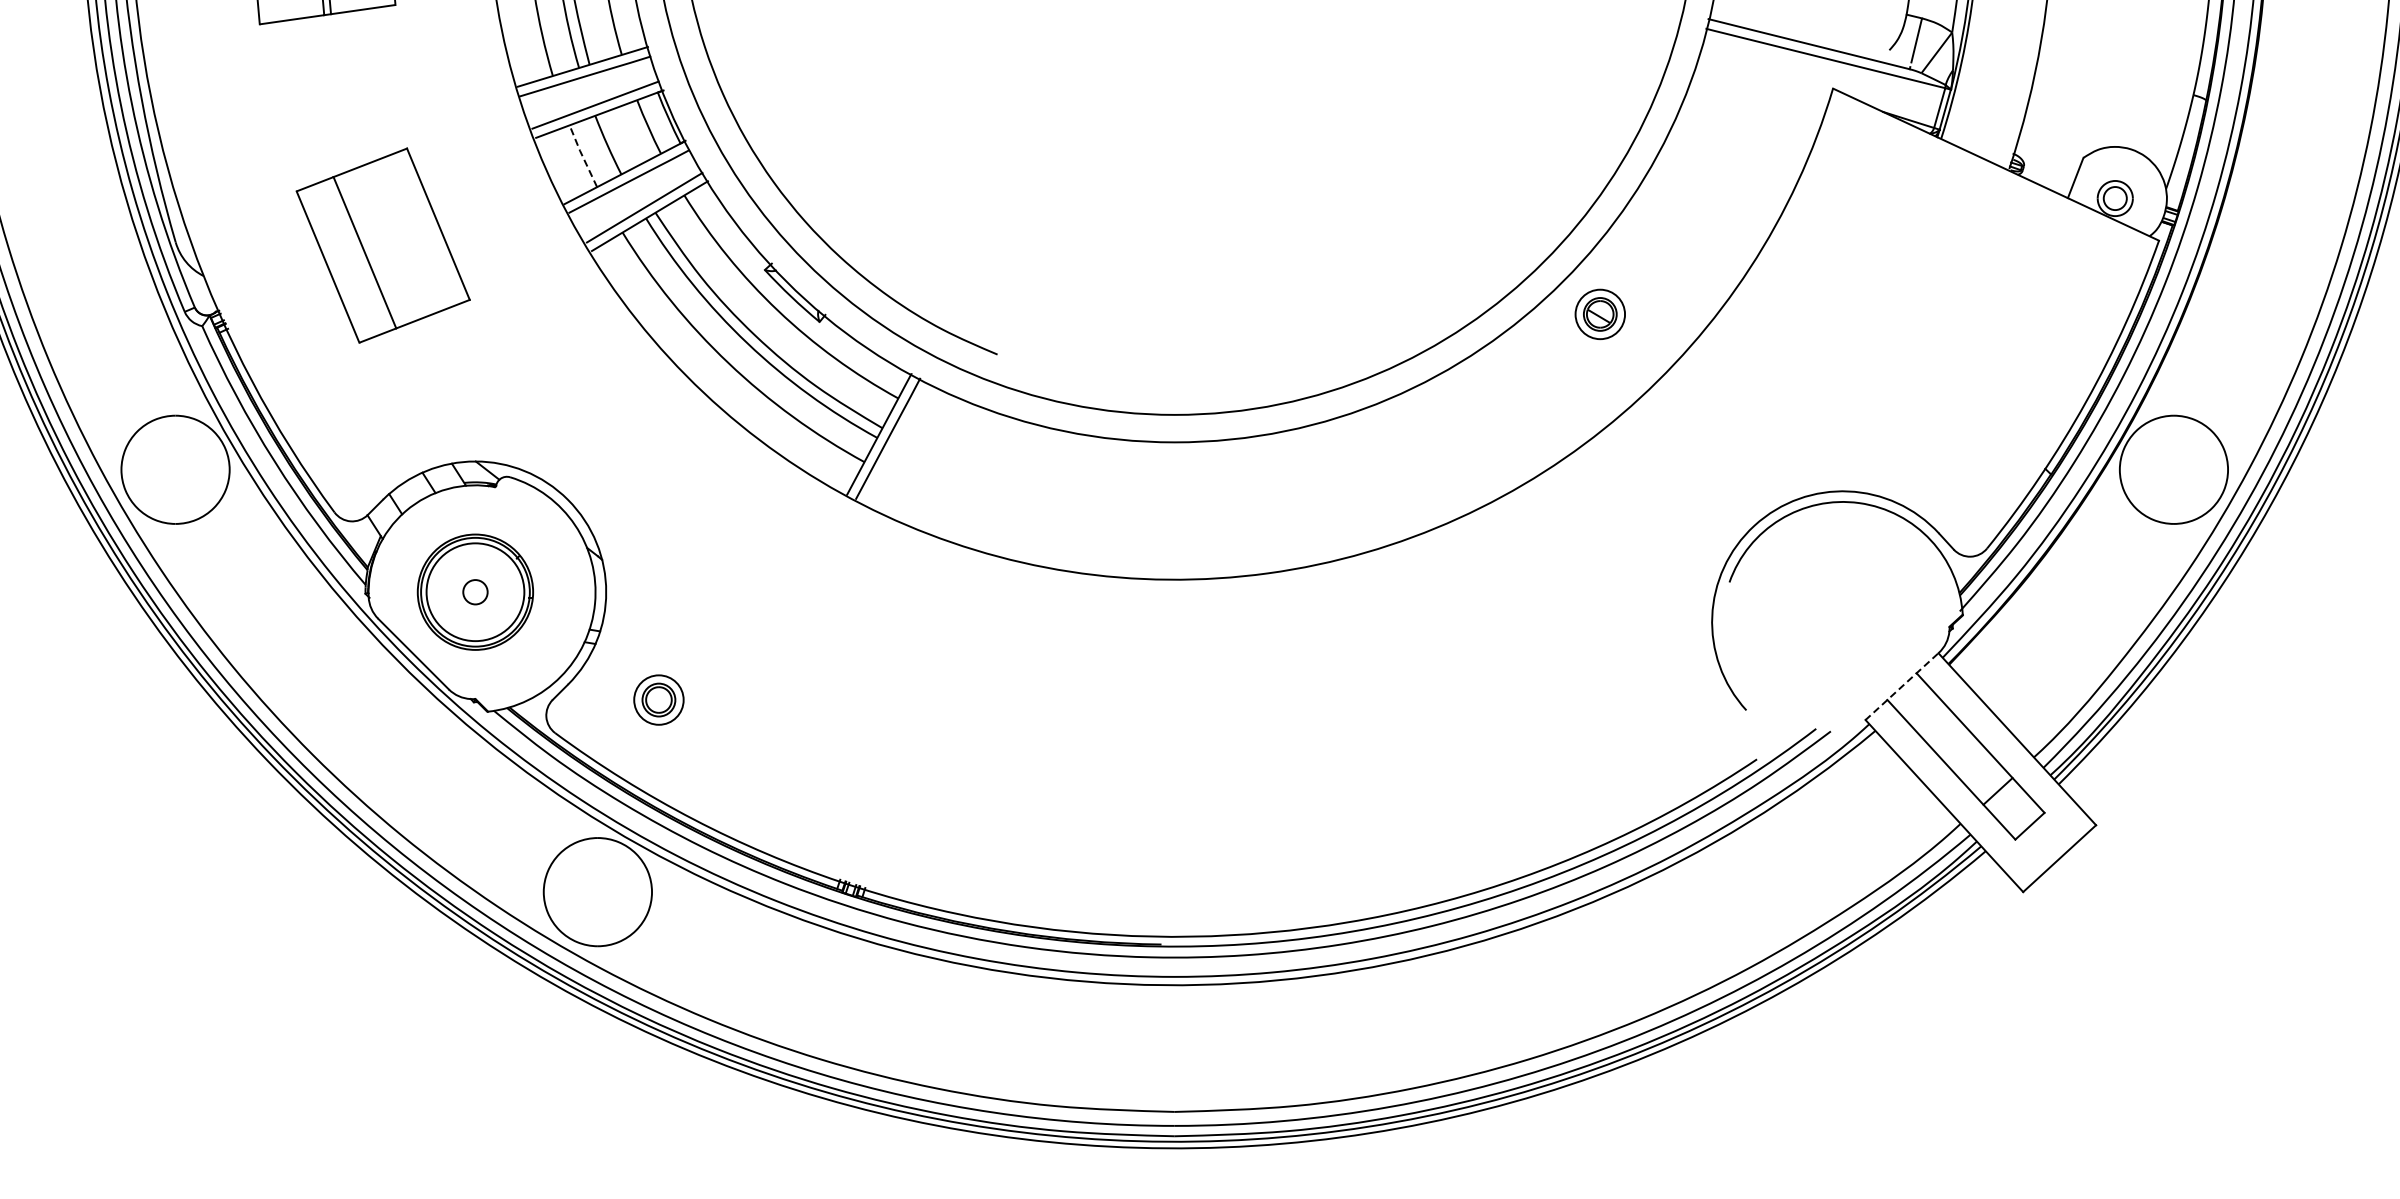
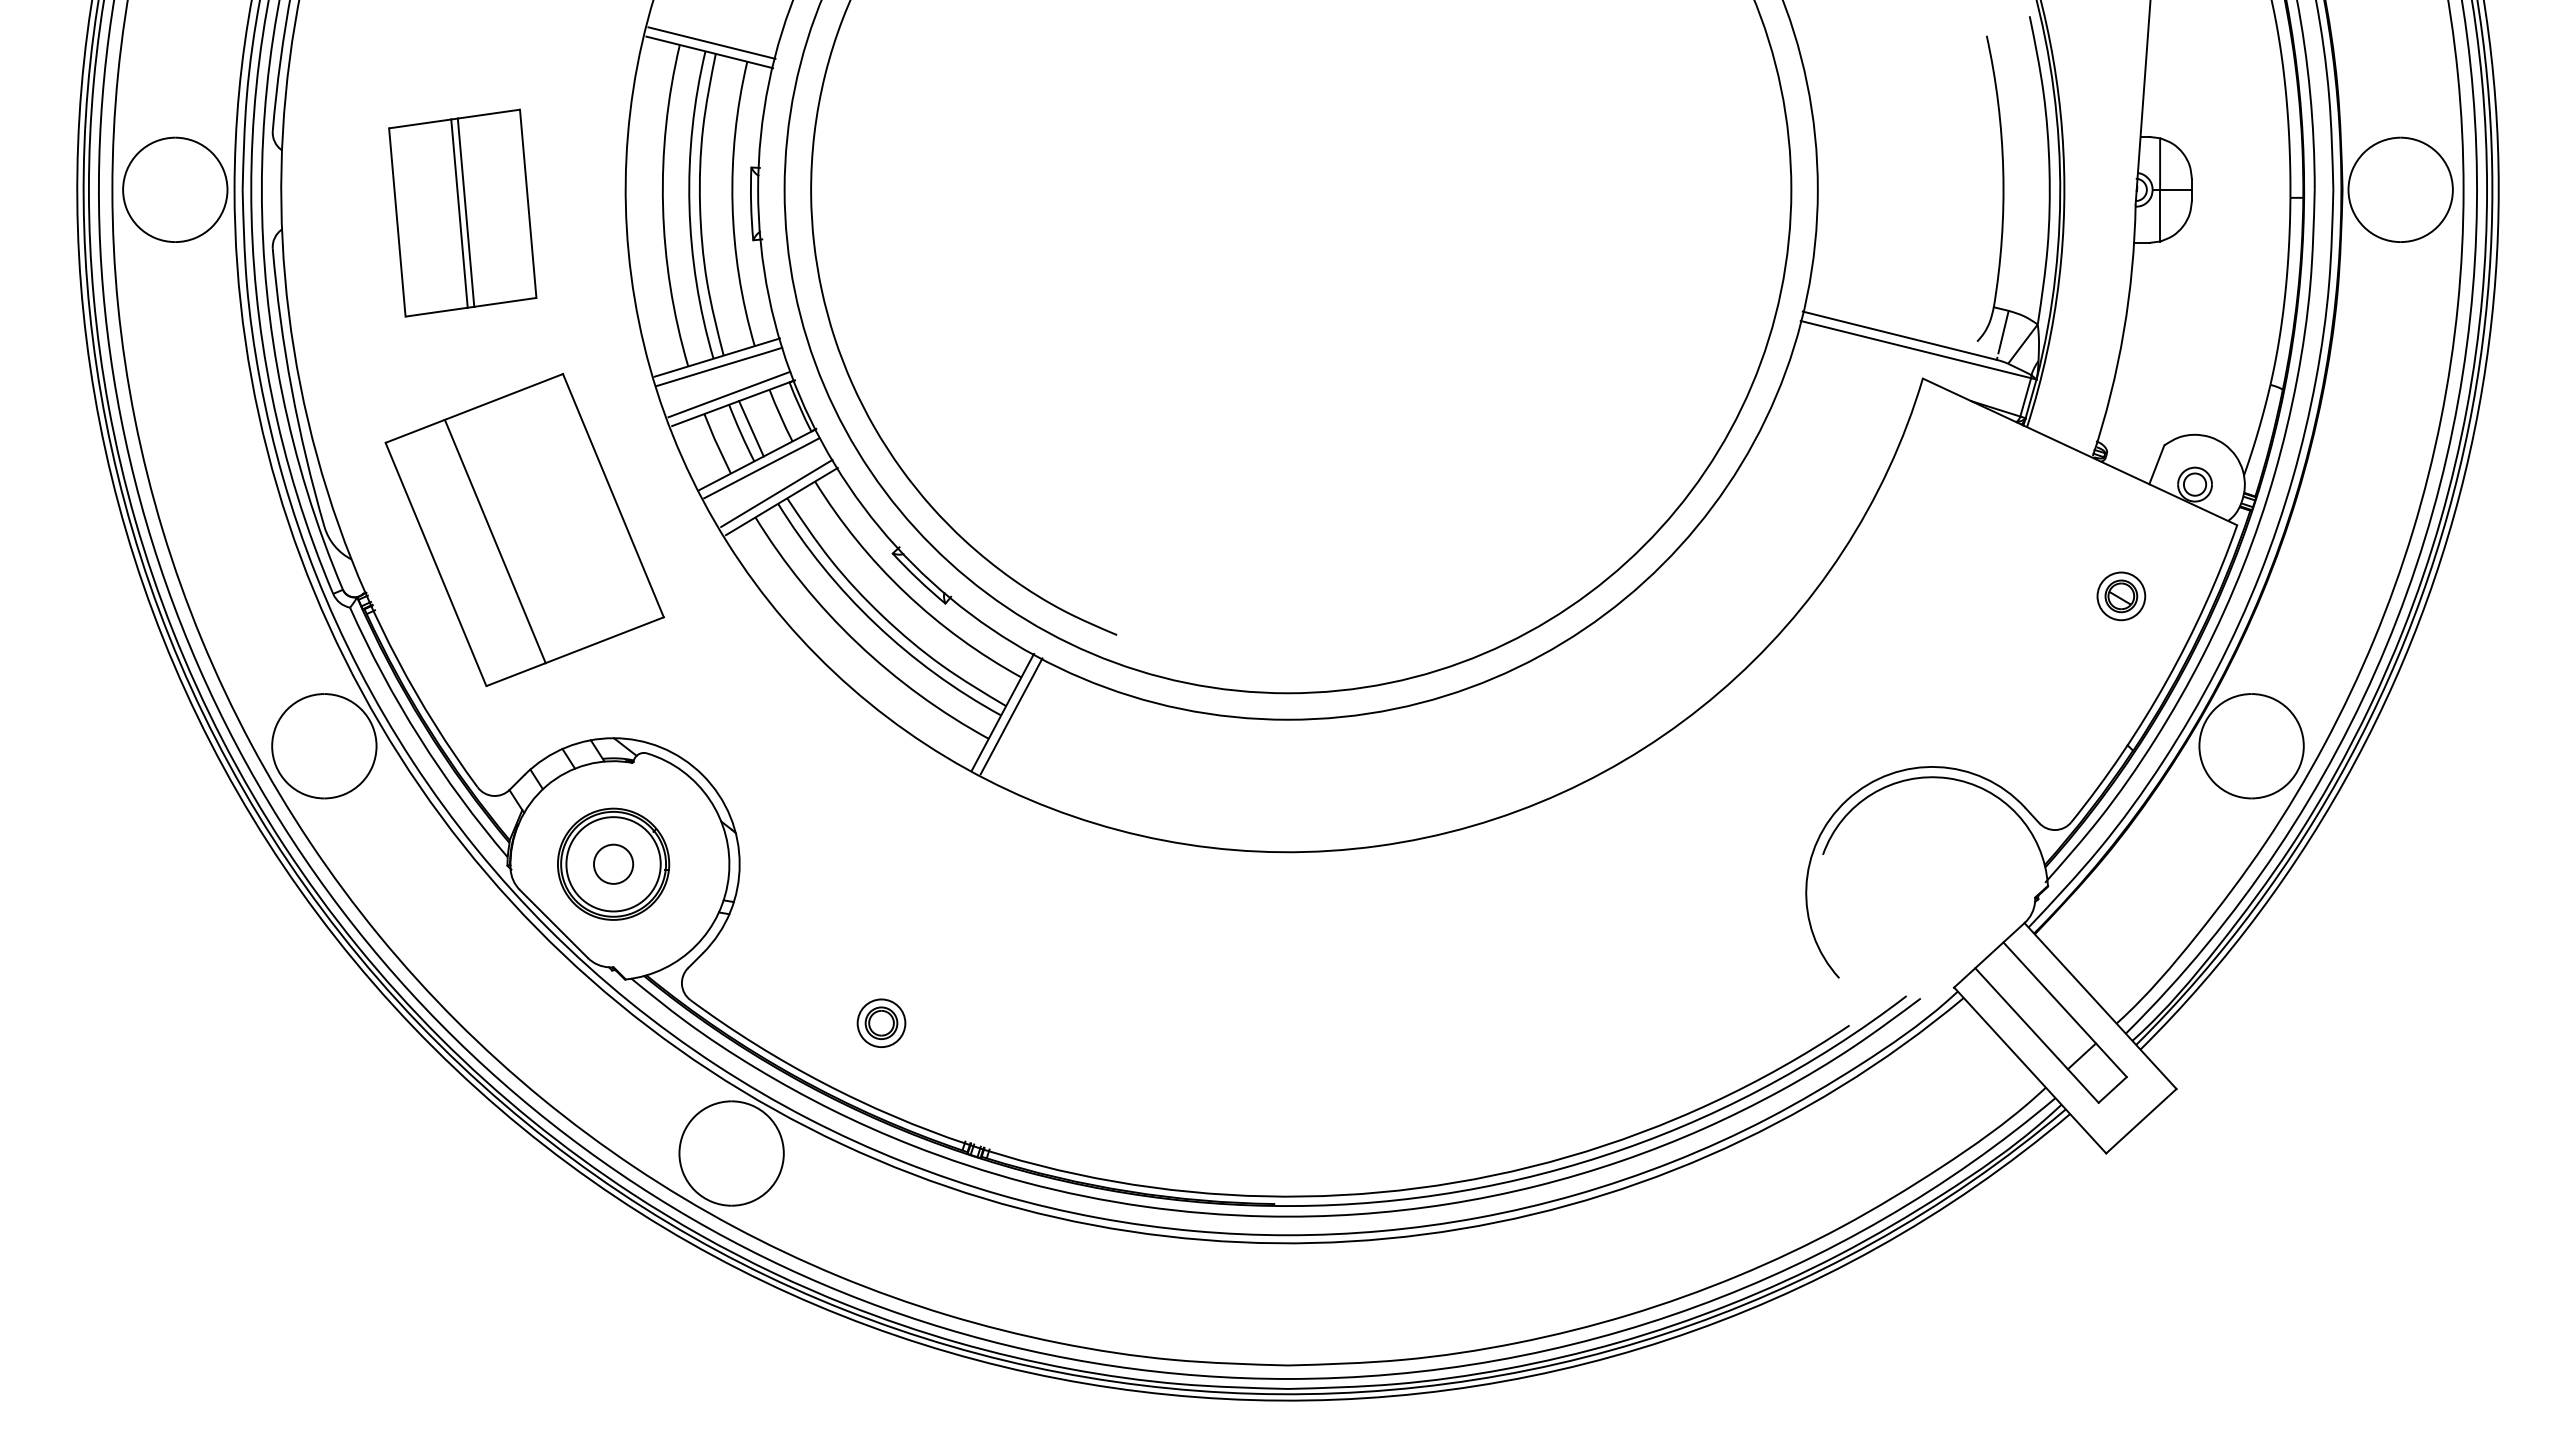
line: (618, 140) -> (751, 428), added
line: (582, 155) -> (716, 443), dashed -> solid
part: (383, 245) -> (524, 529), size x1.67
part: (1600, 314) -> (2121, 596), moved
circle: (475, 591) -> (613, 863), size x1.67
line: (1902, 685) -> (1989, 954), dashed -> solid
part: (658, 699) -> (881, 1022), moved

